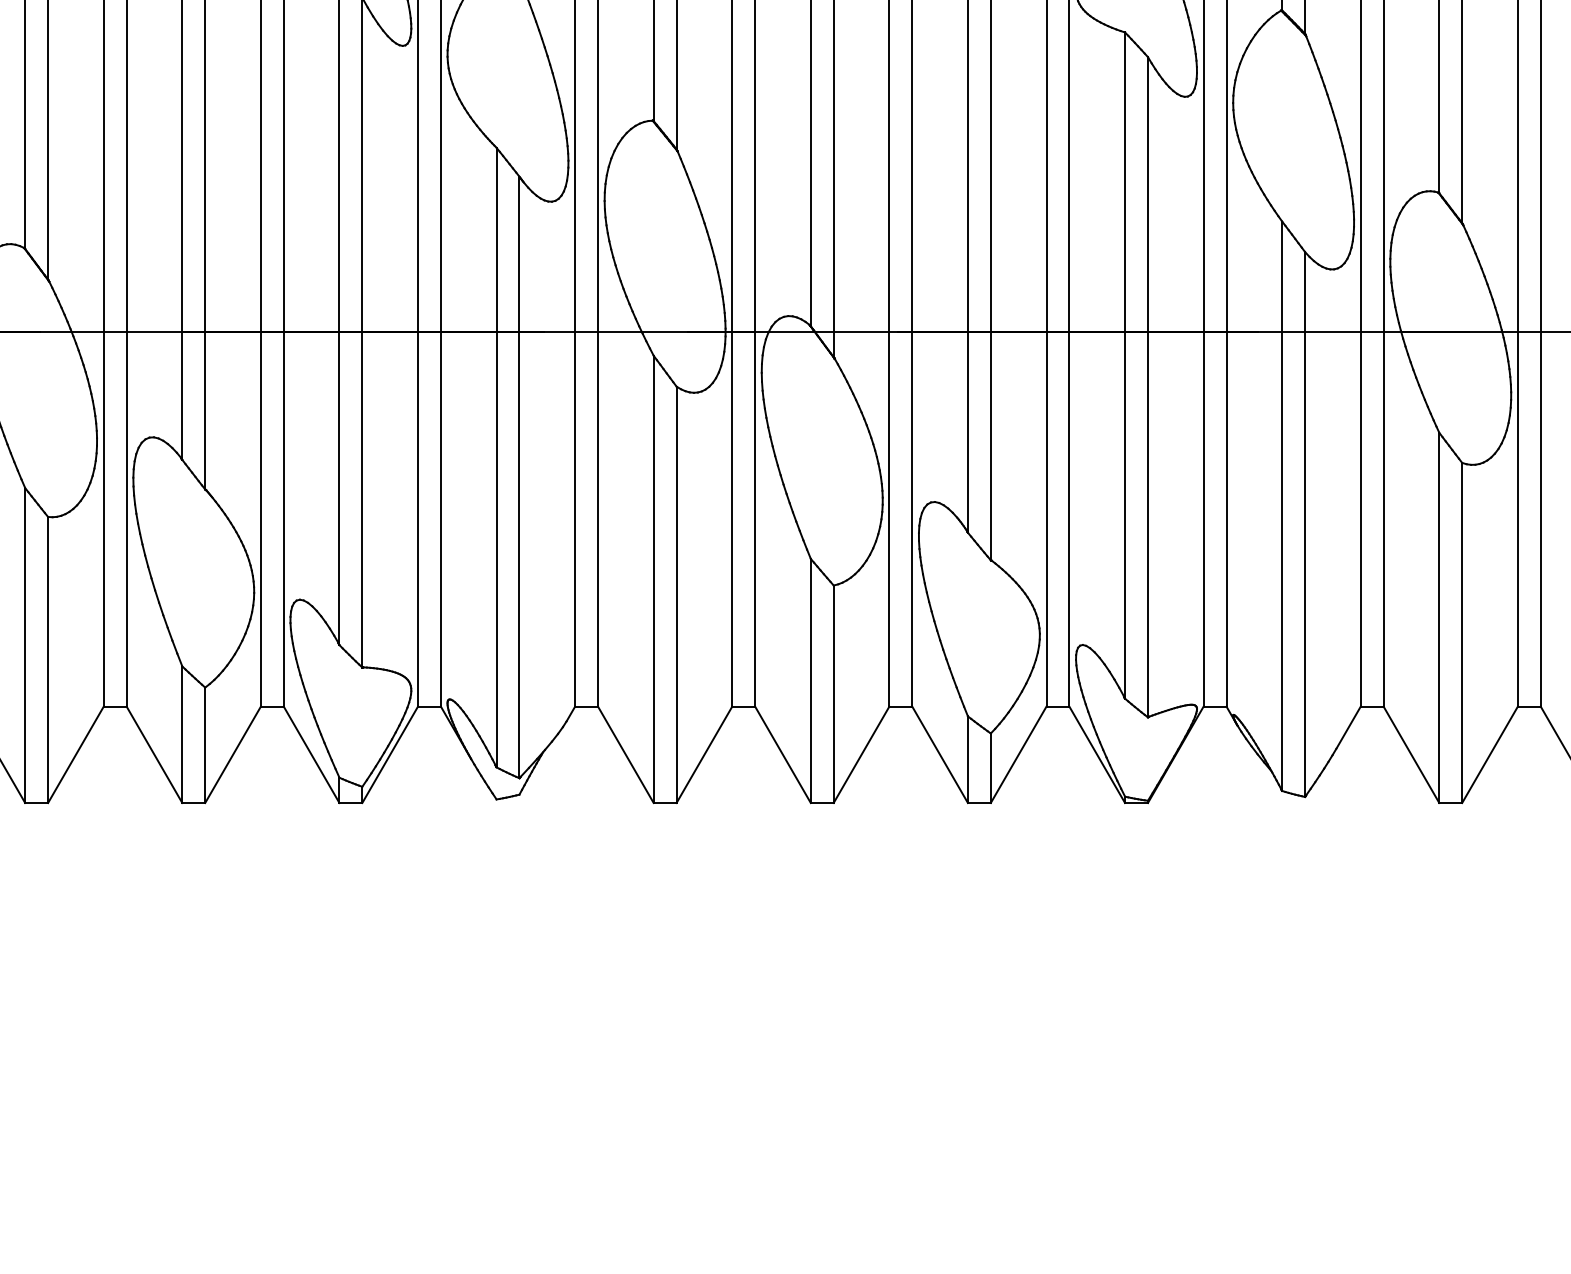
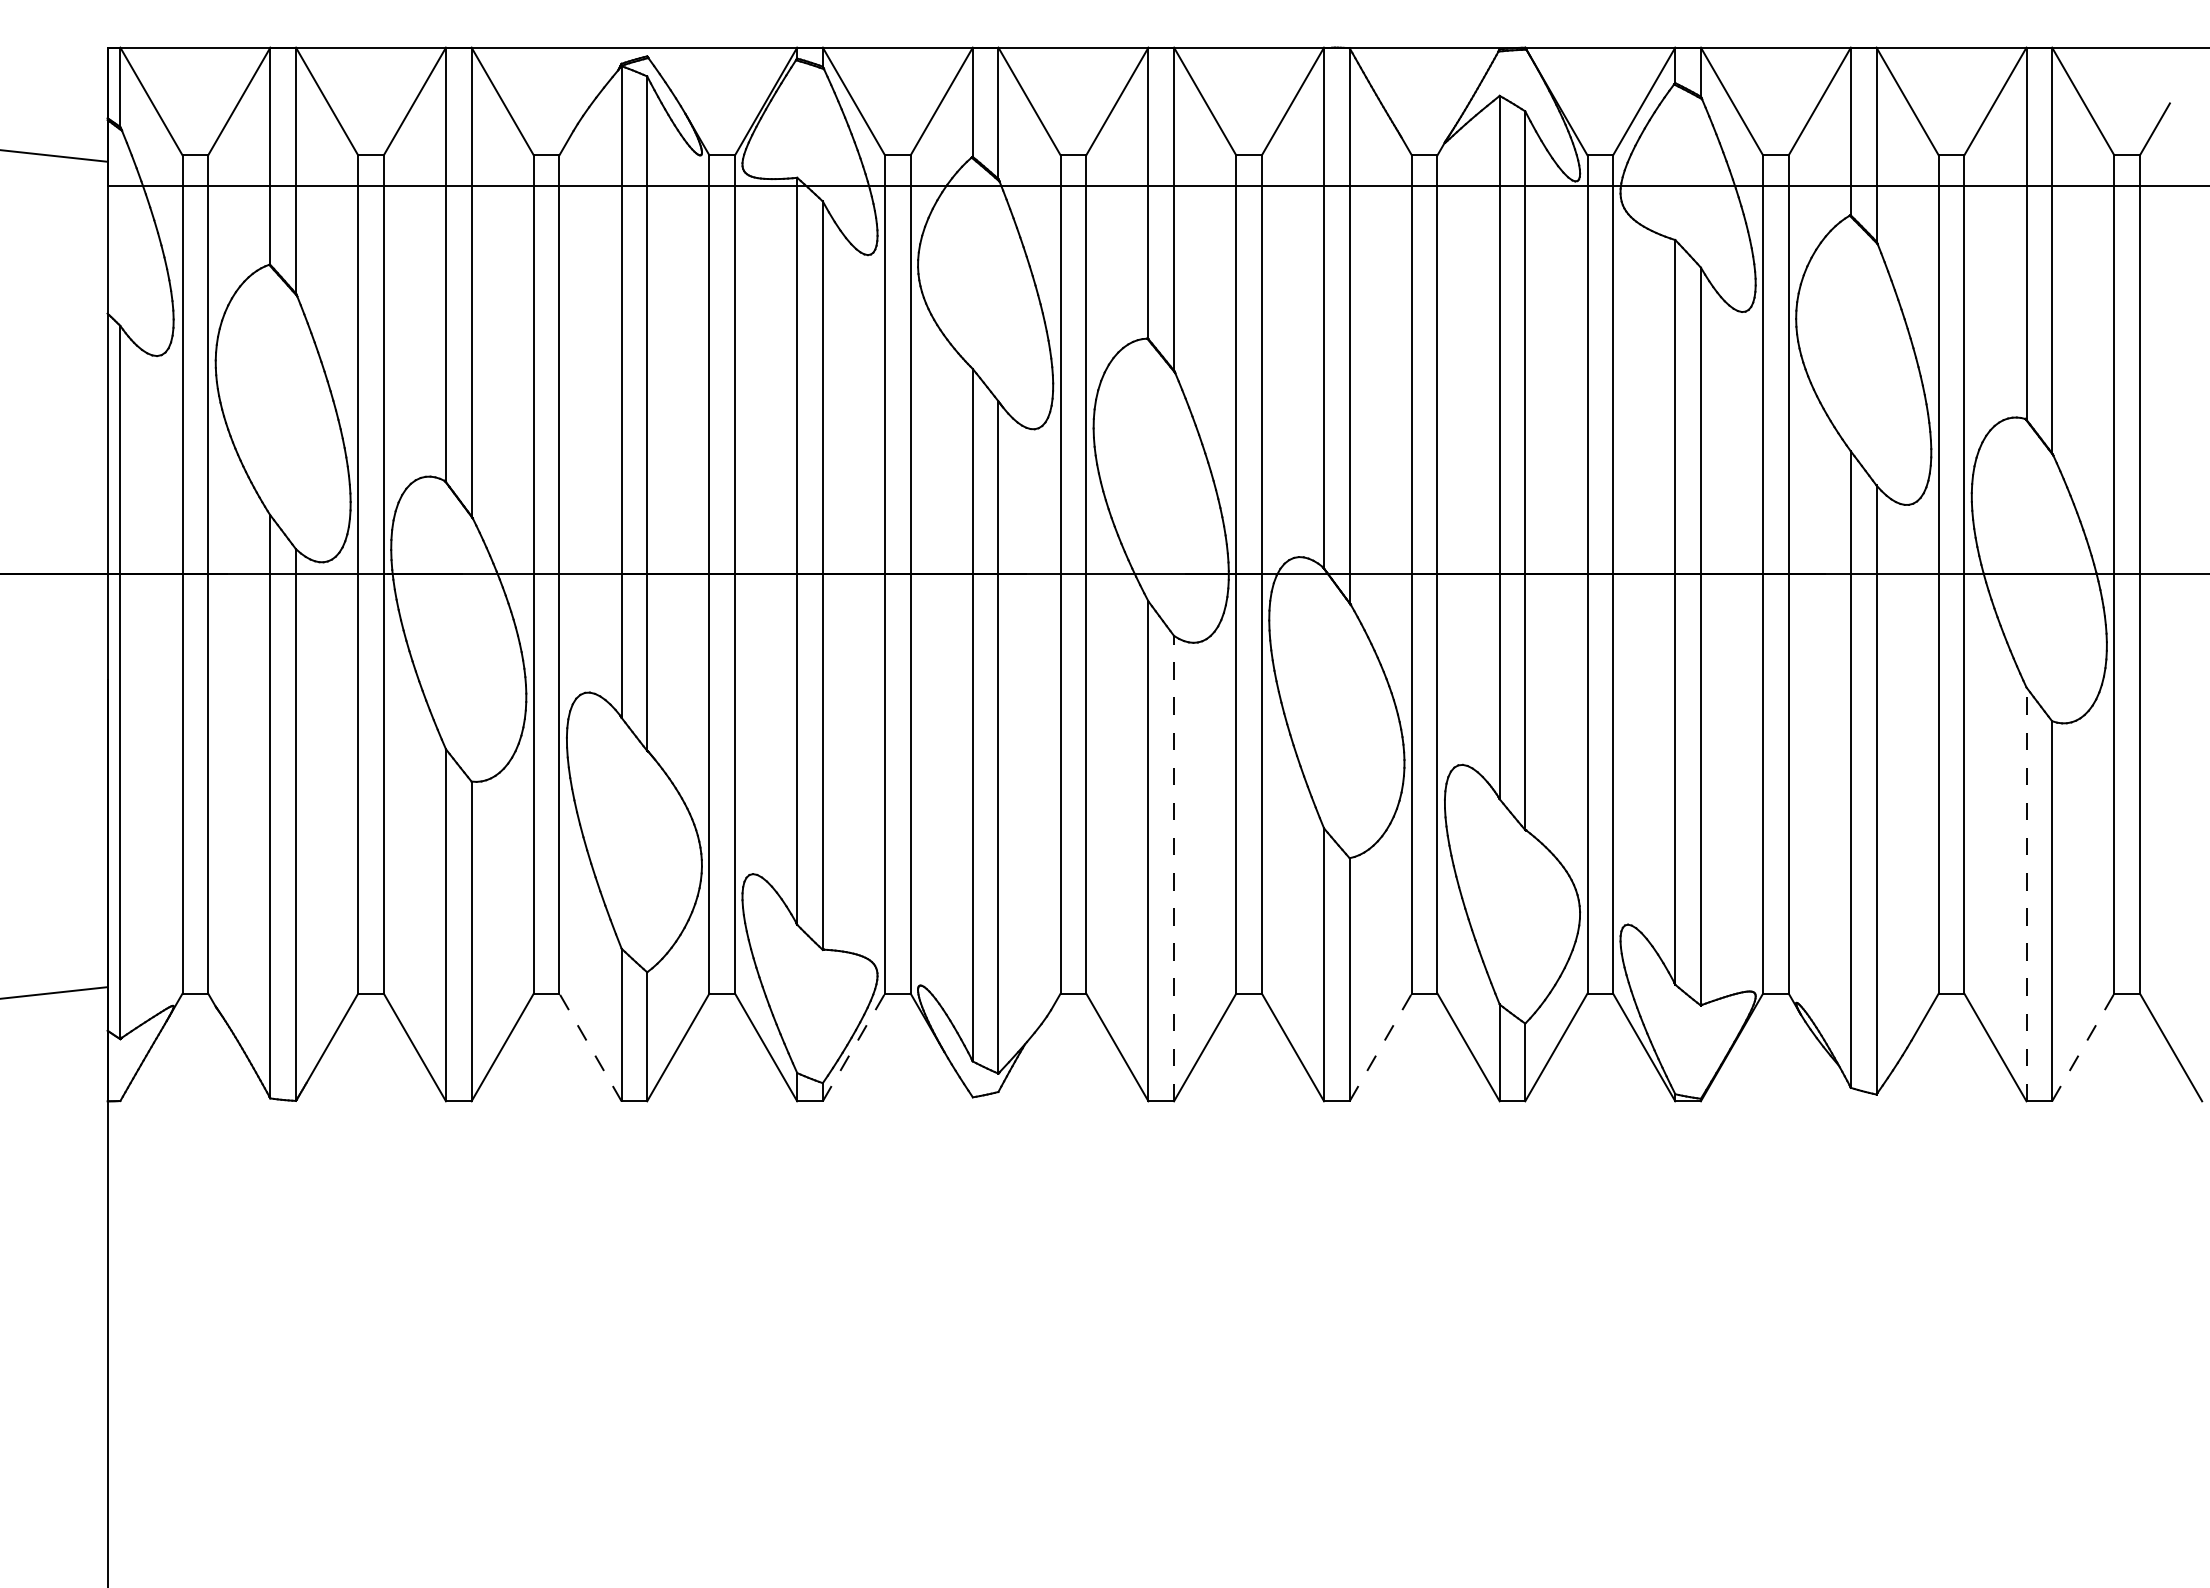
line: (676, 594) -> (1174, 868), solid -> dashed
line: (1439, 617) -> (2026, 894), solid -> dashed
line: (154, 754) -> (590, 1047), solid -> dashed
line: (390, 754) -> (854, 1047), solid -> dashed
line: (862, 754) -> (1381, 1047), solid -> dashed
line: (1490, 754) -> (2083, 1047), solid -> dashed

